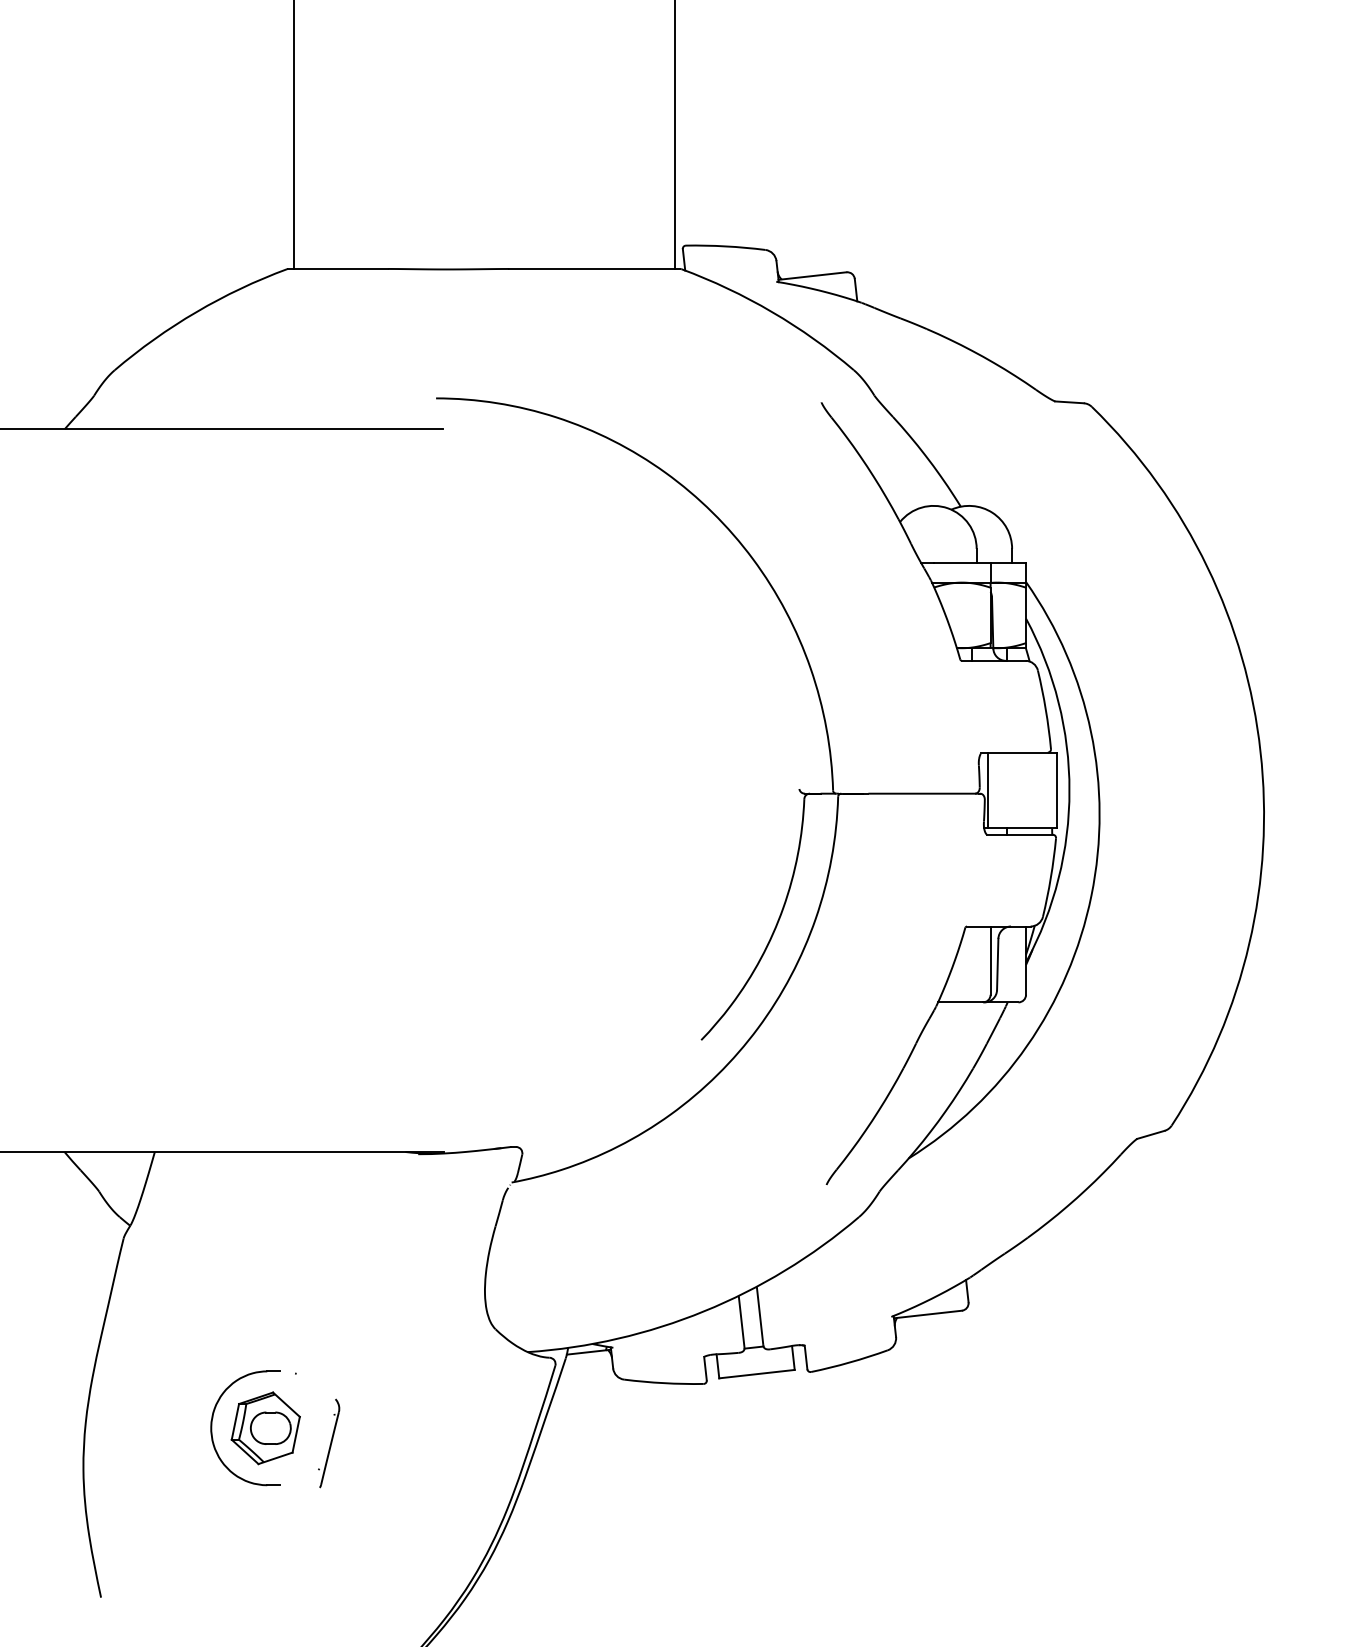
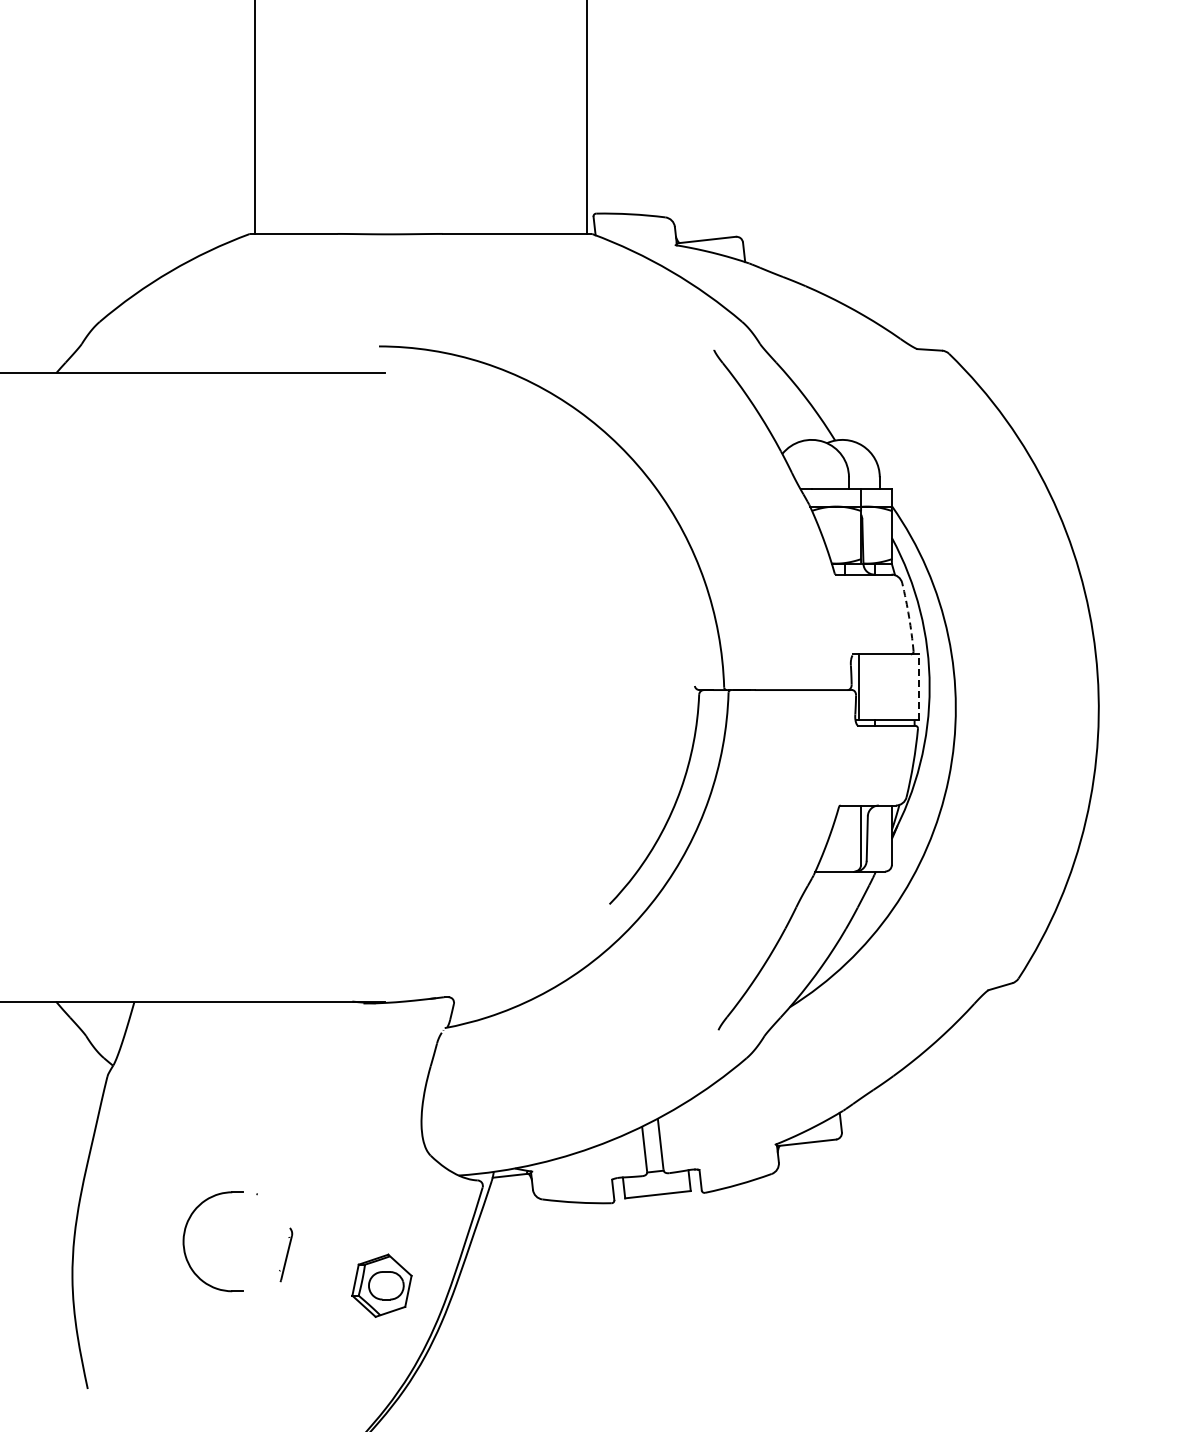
arc: (1046, 709) -> (909, 616), solid -> dashed
line: (1057, 790) -> (919, 687), solid -> dashed
part: (265, 1427) -> (381, 1285), moved
part: (328, 1442) -> (285, 1254), size x0.7

